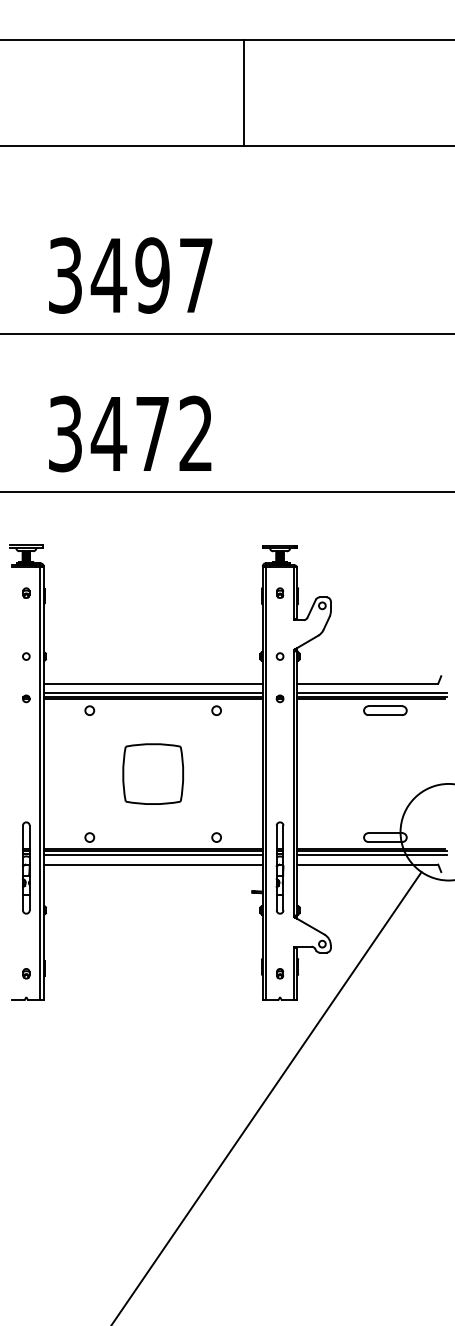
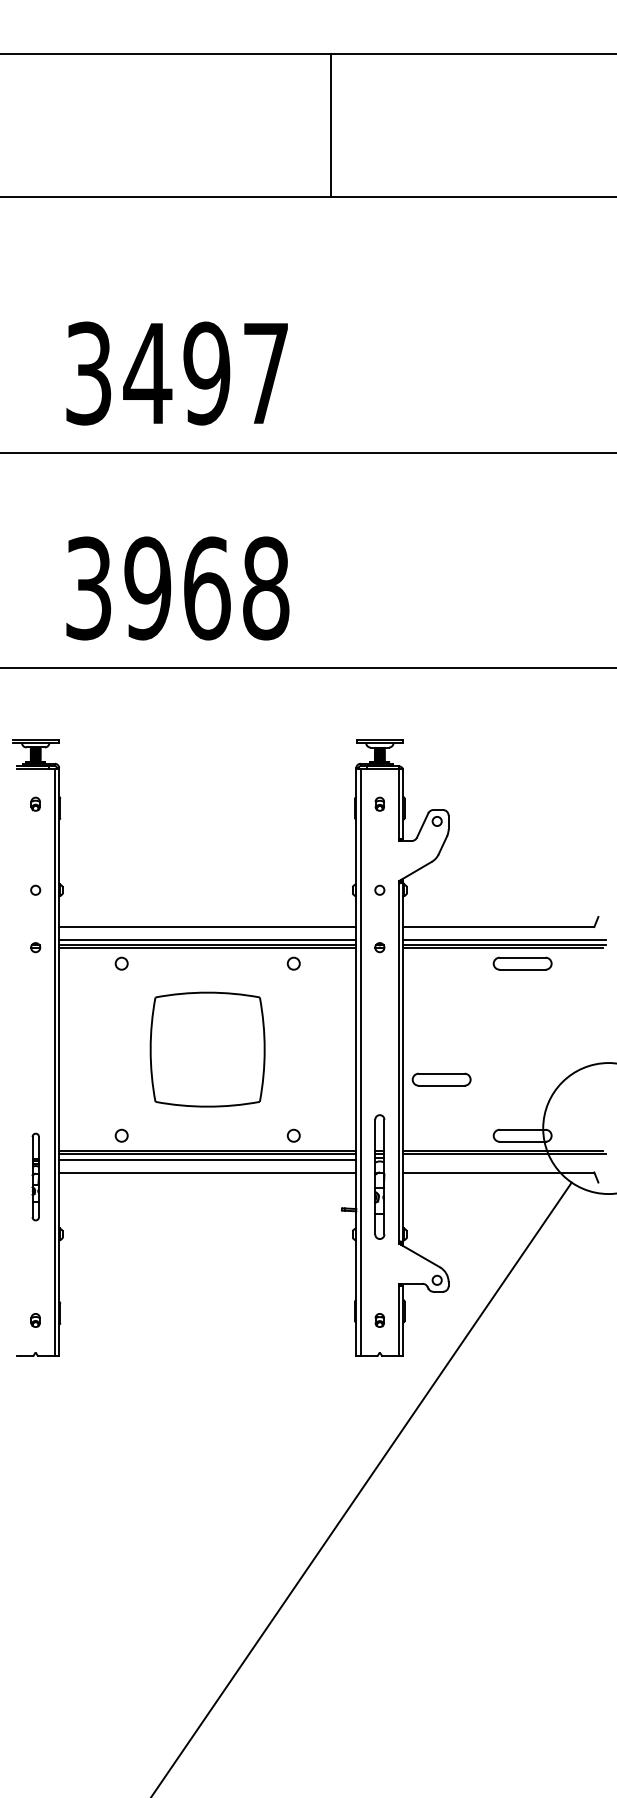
text: (152, 434) -> (206, 588), 3472 -> 3968
part: (153, 773) -> (207, 1049), size x1.4
part: (325, 796) -> (441, 1079), added
line: (372, 855) -> (504, 1159), removed
part: (26, 867) -> (35, 1176), size x0.7

